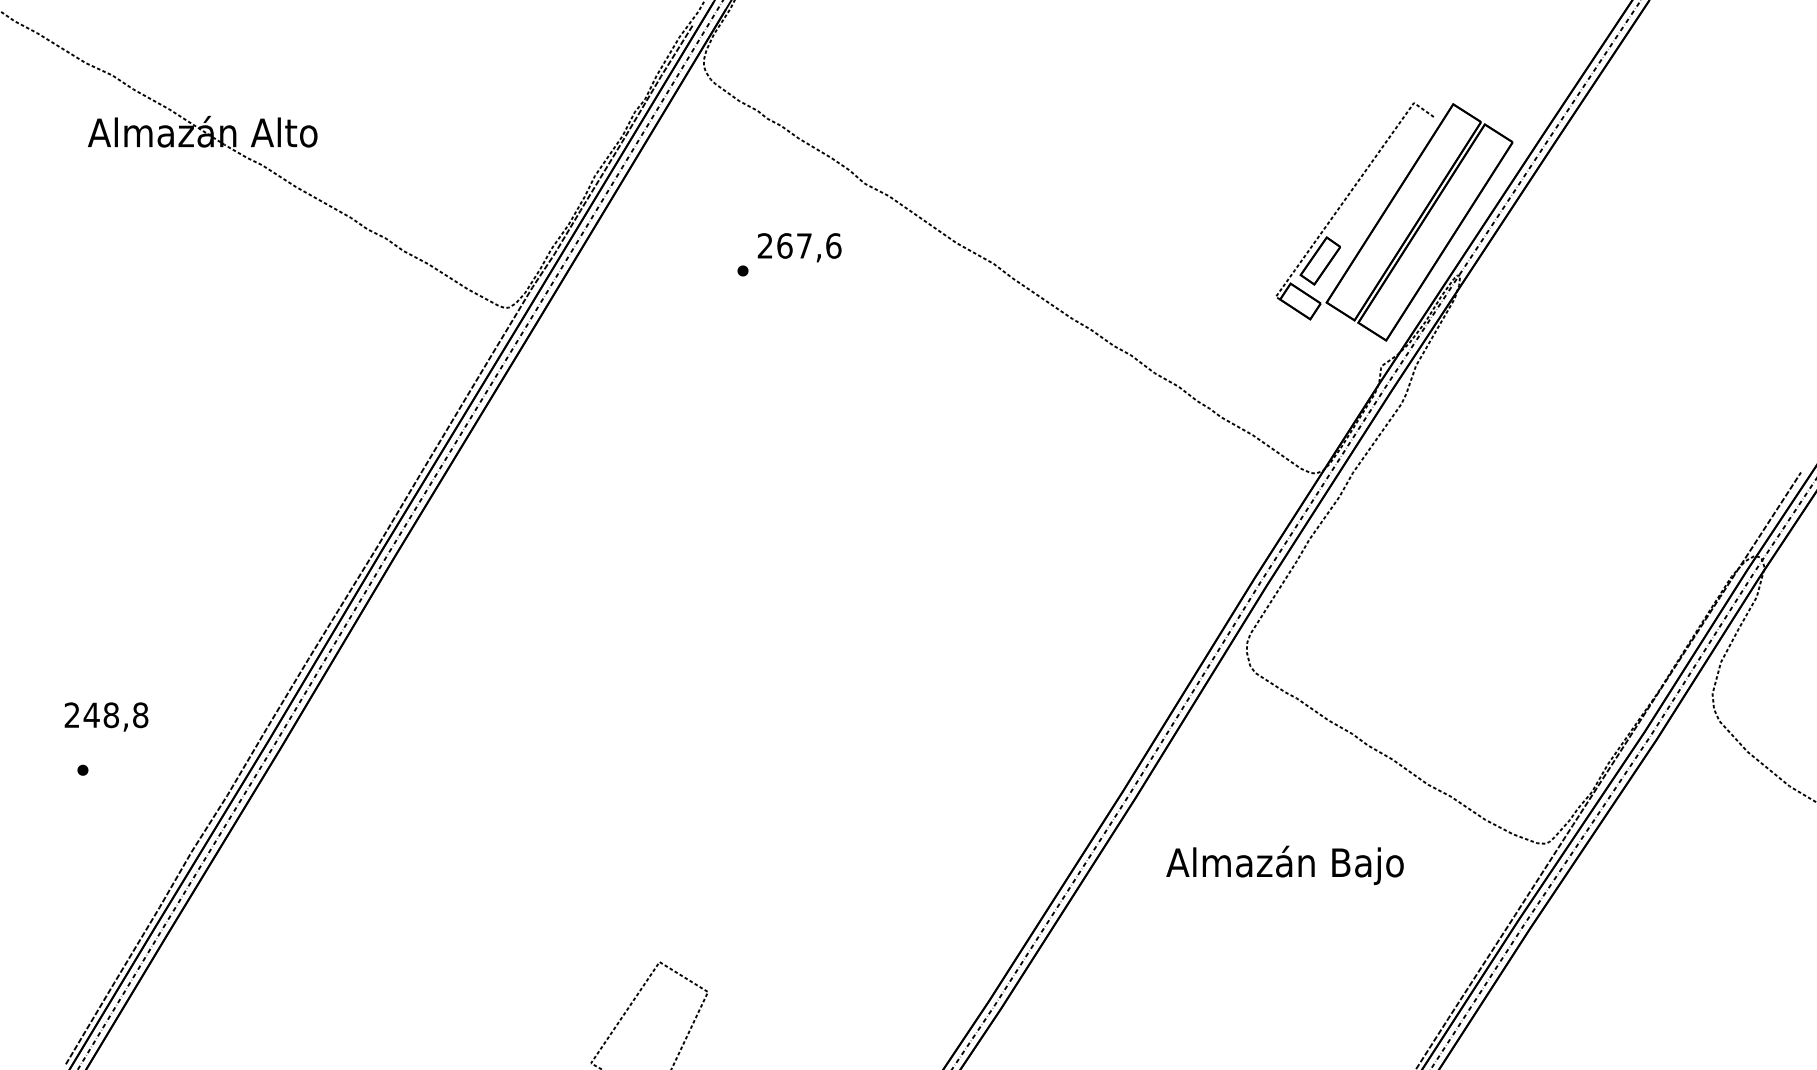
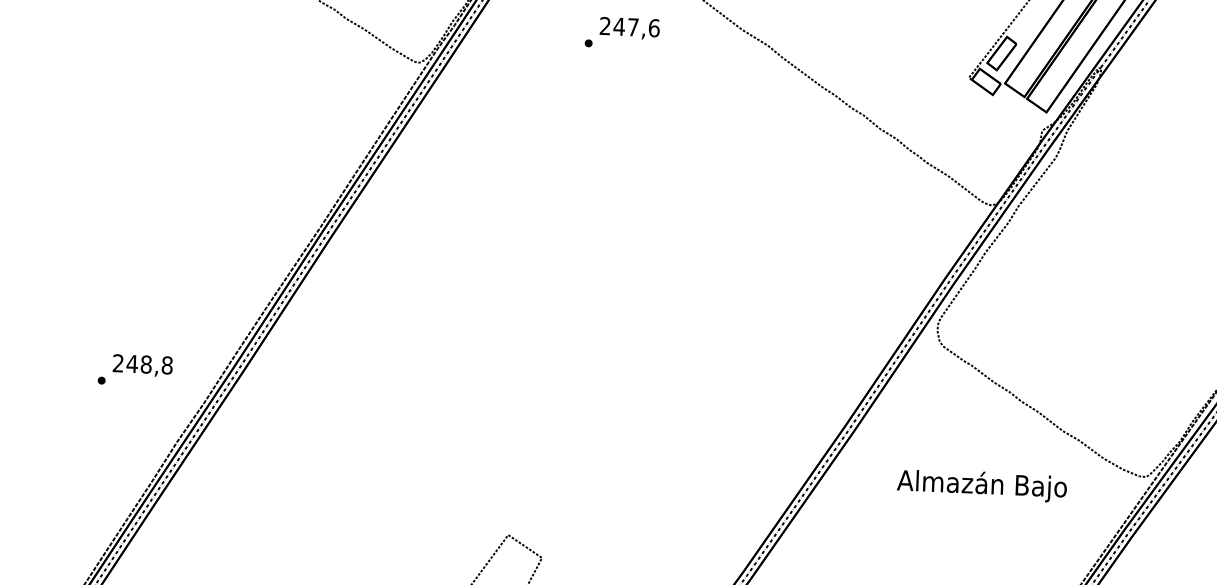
text: (784, 245) -> (619, 26), 267,6 -> 247,6
text: (106, 716) -> (142, 365), moved
text: (1284, 864) -> (981, 485), moved

